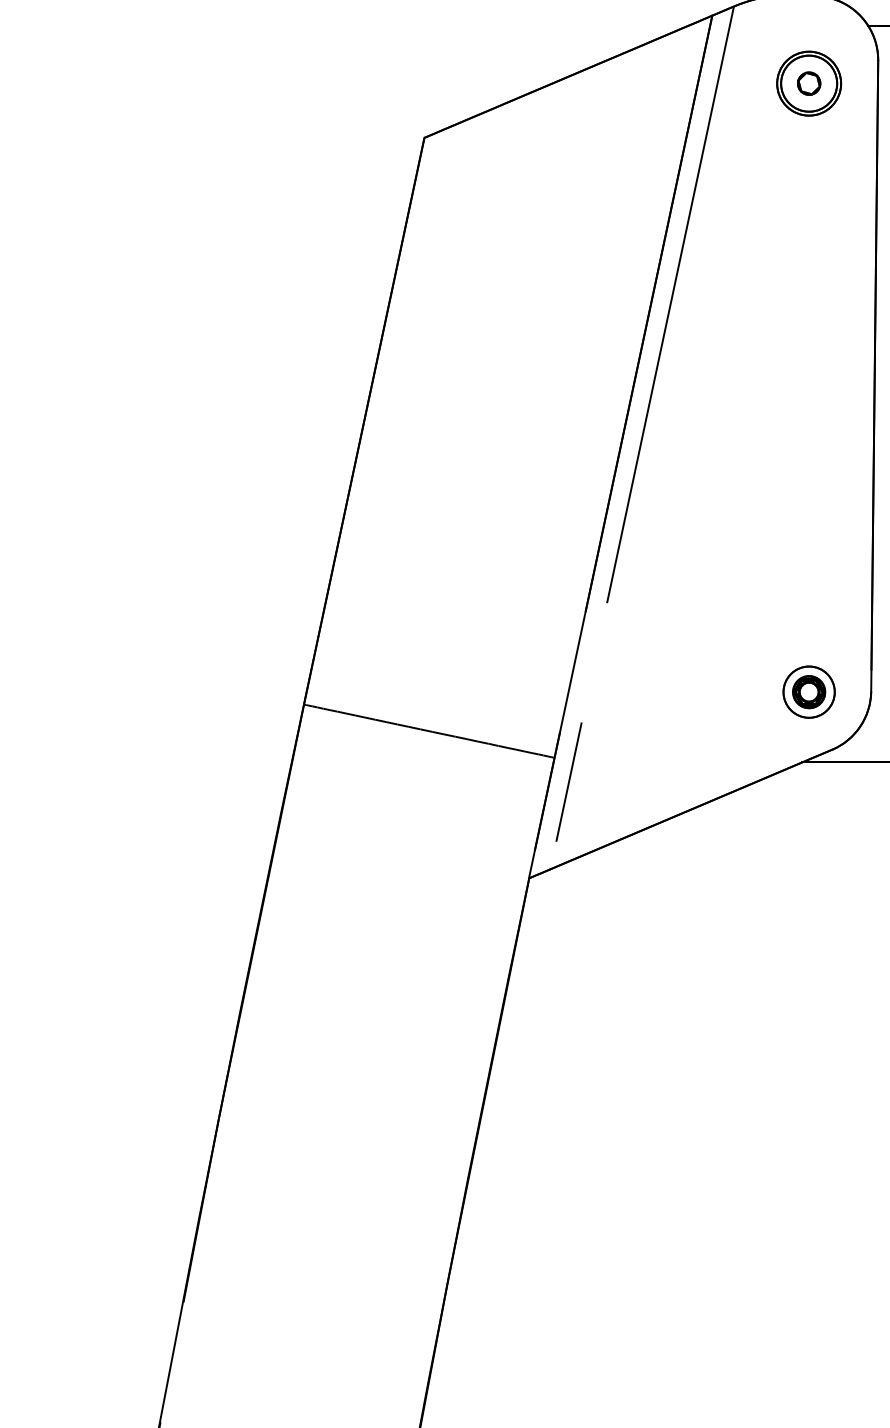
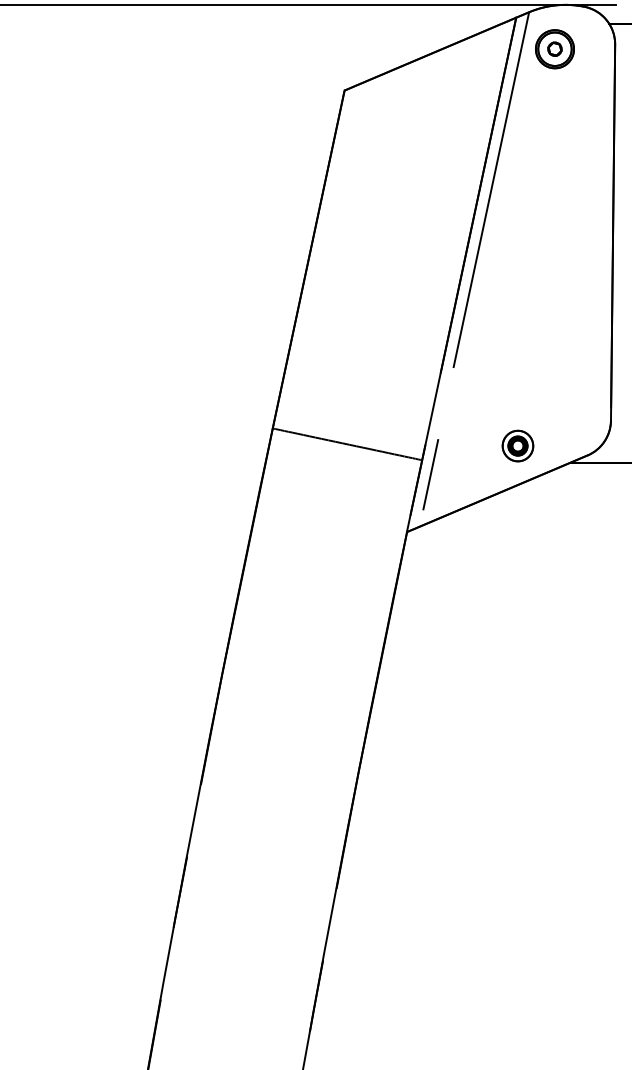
part: (808, 84) -> (554, 49), moved
part: (808, 691) -> (517, 445), moved

